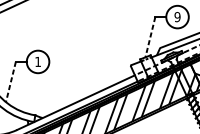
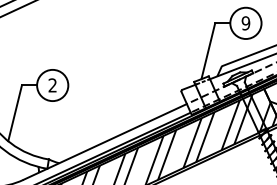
line: (150, 37) -> (208, 51), dashed -> solid
text: (37, 61) -> (52, 85), 1 -> 2
line: (11, 82) -> (15, 113), dashed -> solid

